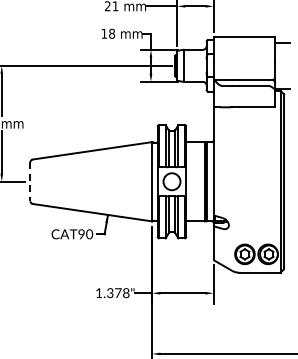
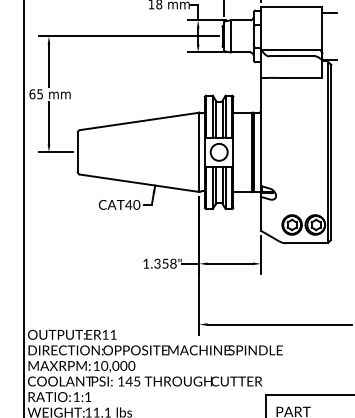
line: (30, 181) -> (77, 152), dashed -> solid
text: (81, 233) -> (128, 204), CAT90 -> CAT40
text: (118, 292) -> (165, 263), 1.378" -> 1.358"

